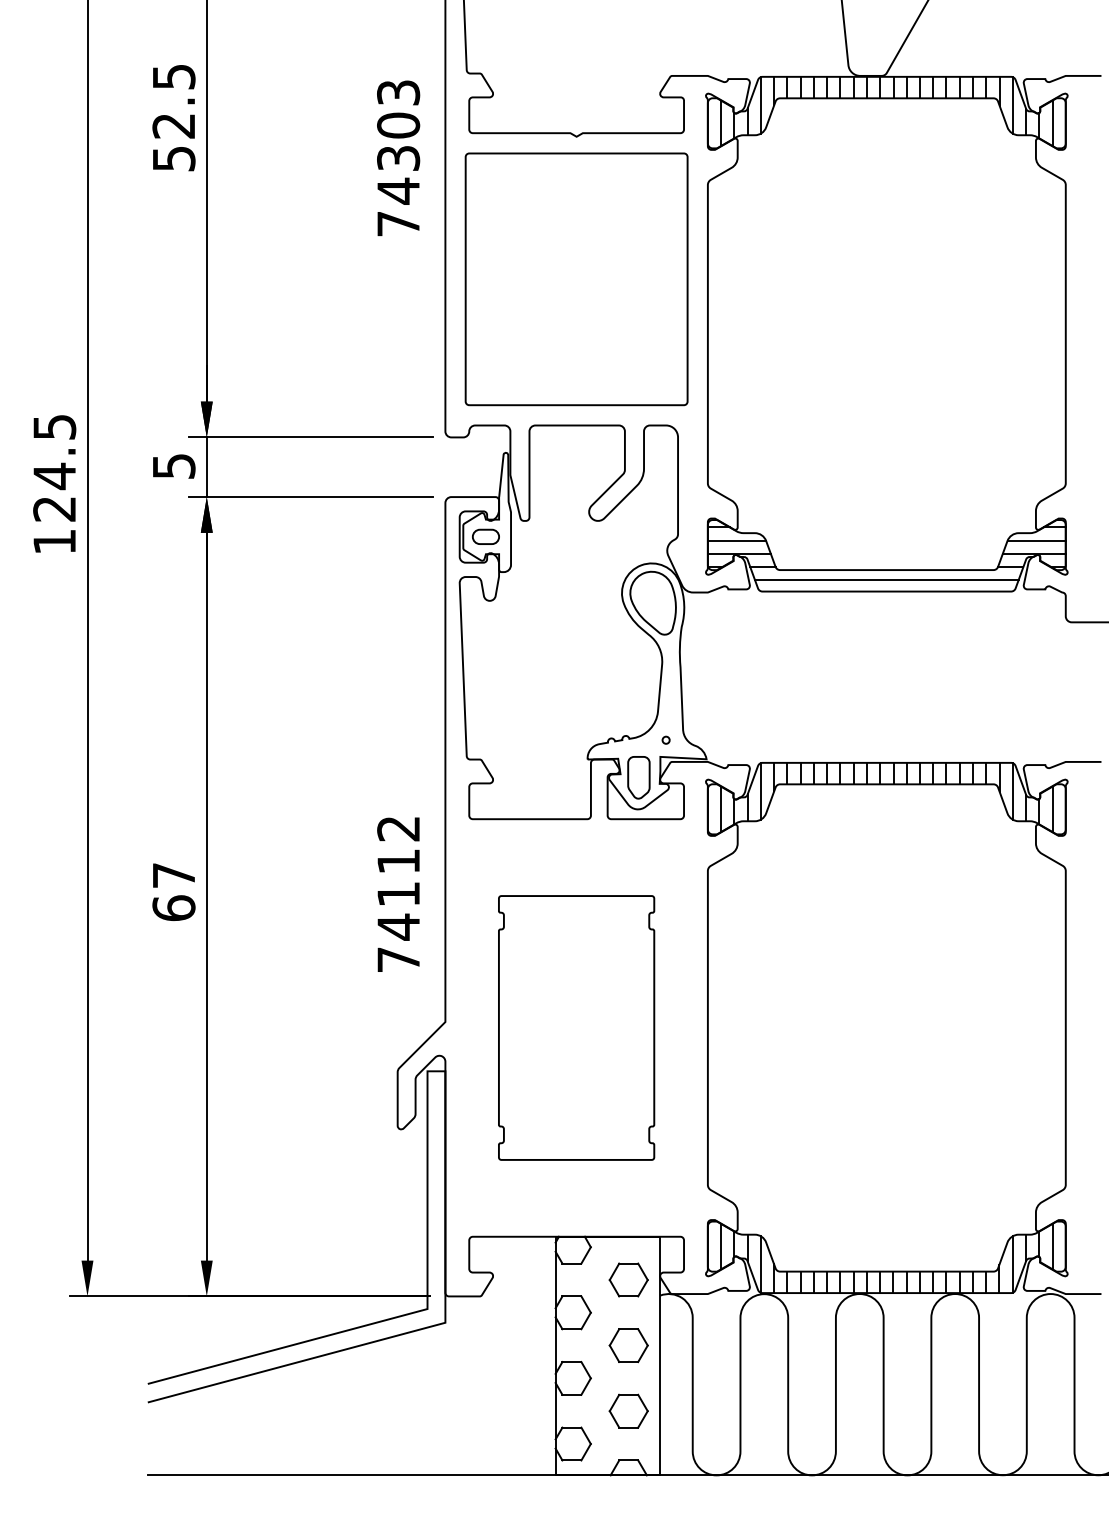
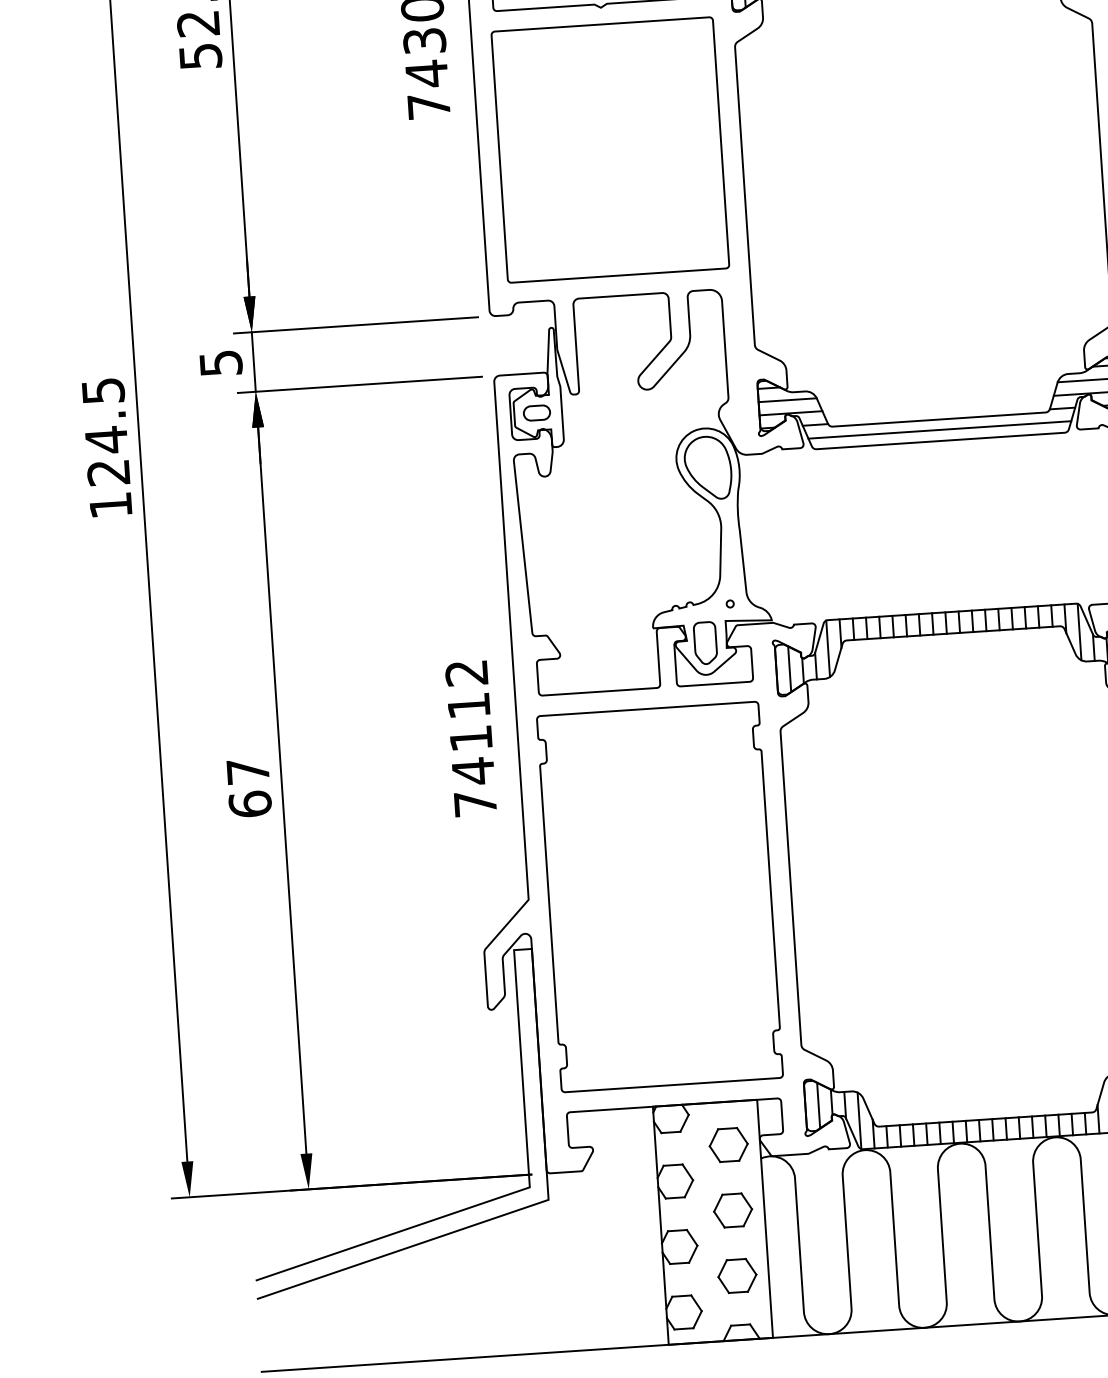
text: (54, 483) -> (106, 447), moved
text: (398, 894) -> (470, 738), moved
part: (576, 1027) -> (659, 896), size x1.43

